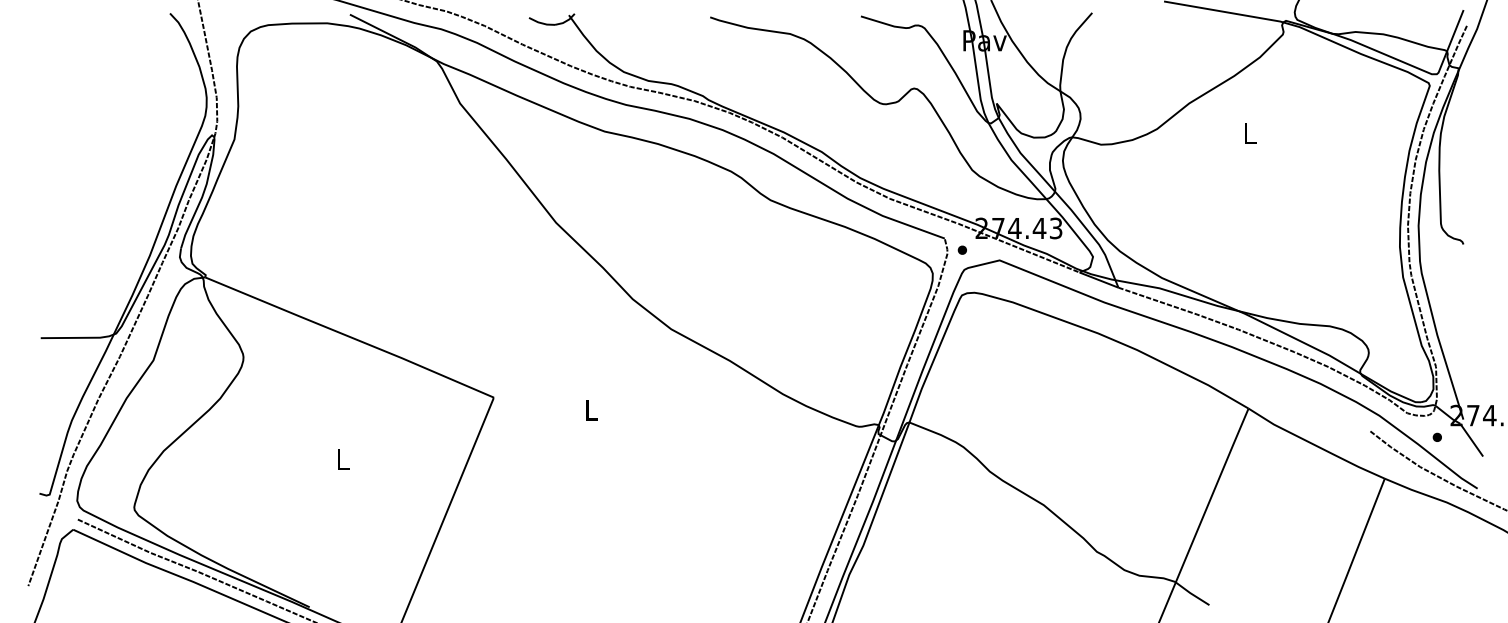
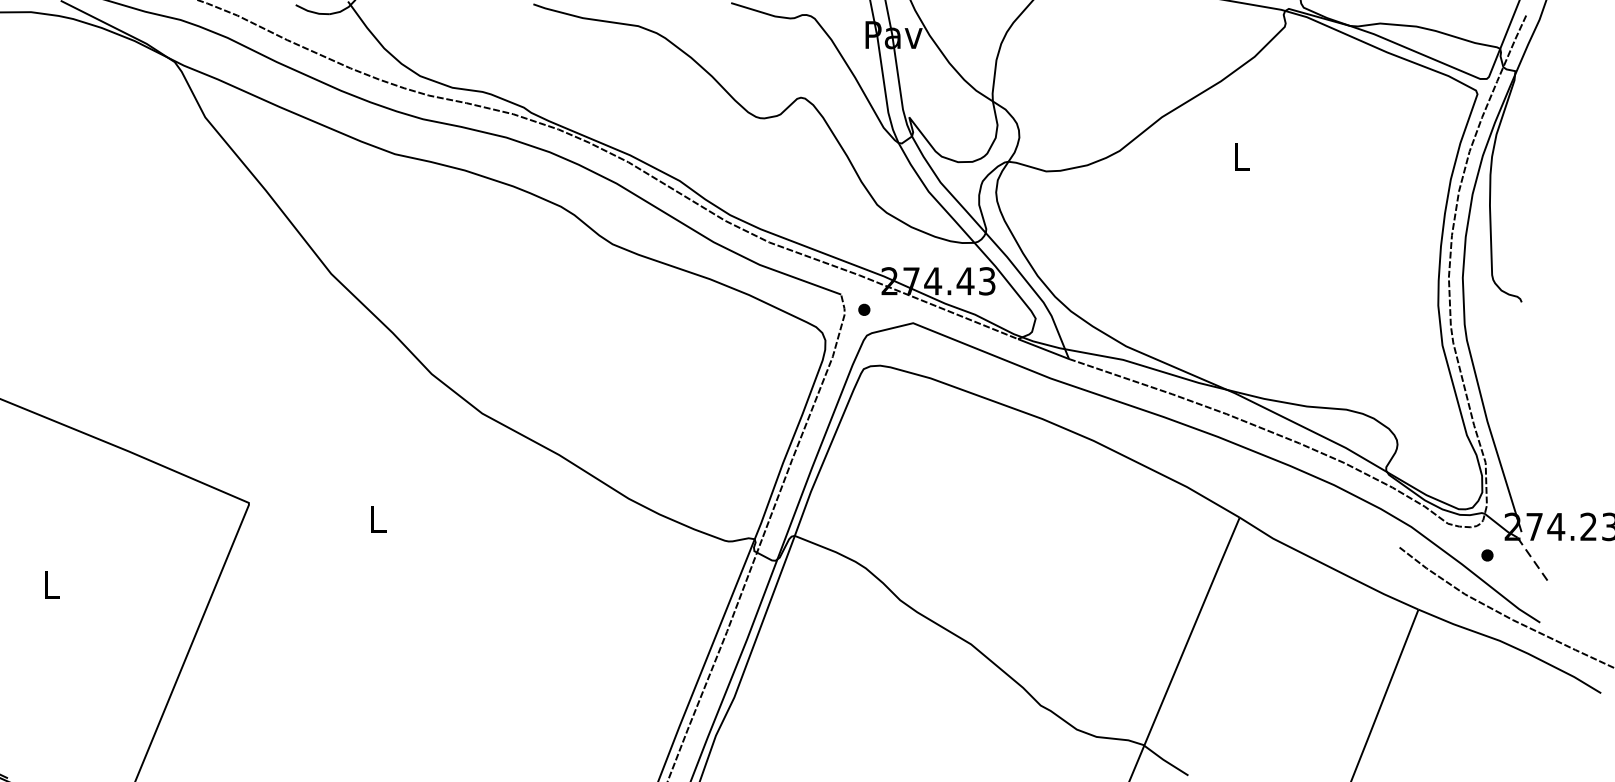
line: (1472, 440) -> (1533, 559), solid -> dashed

